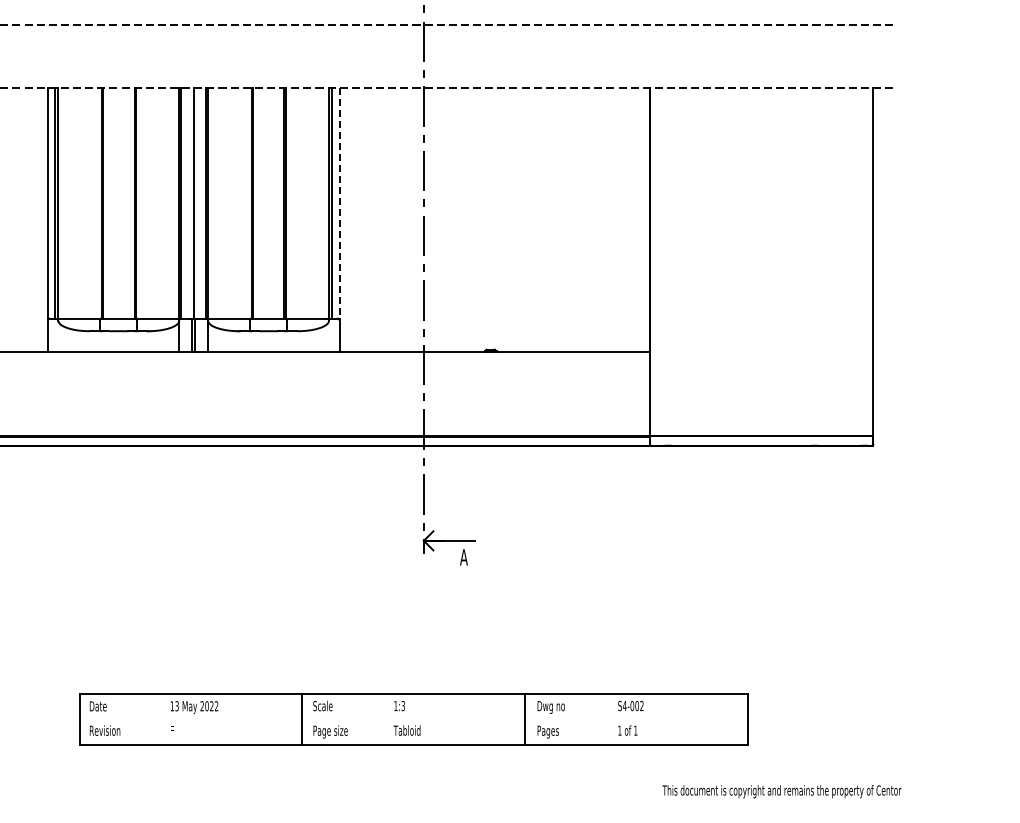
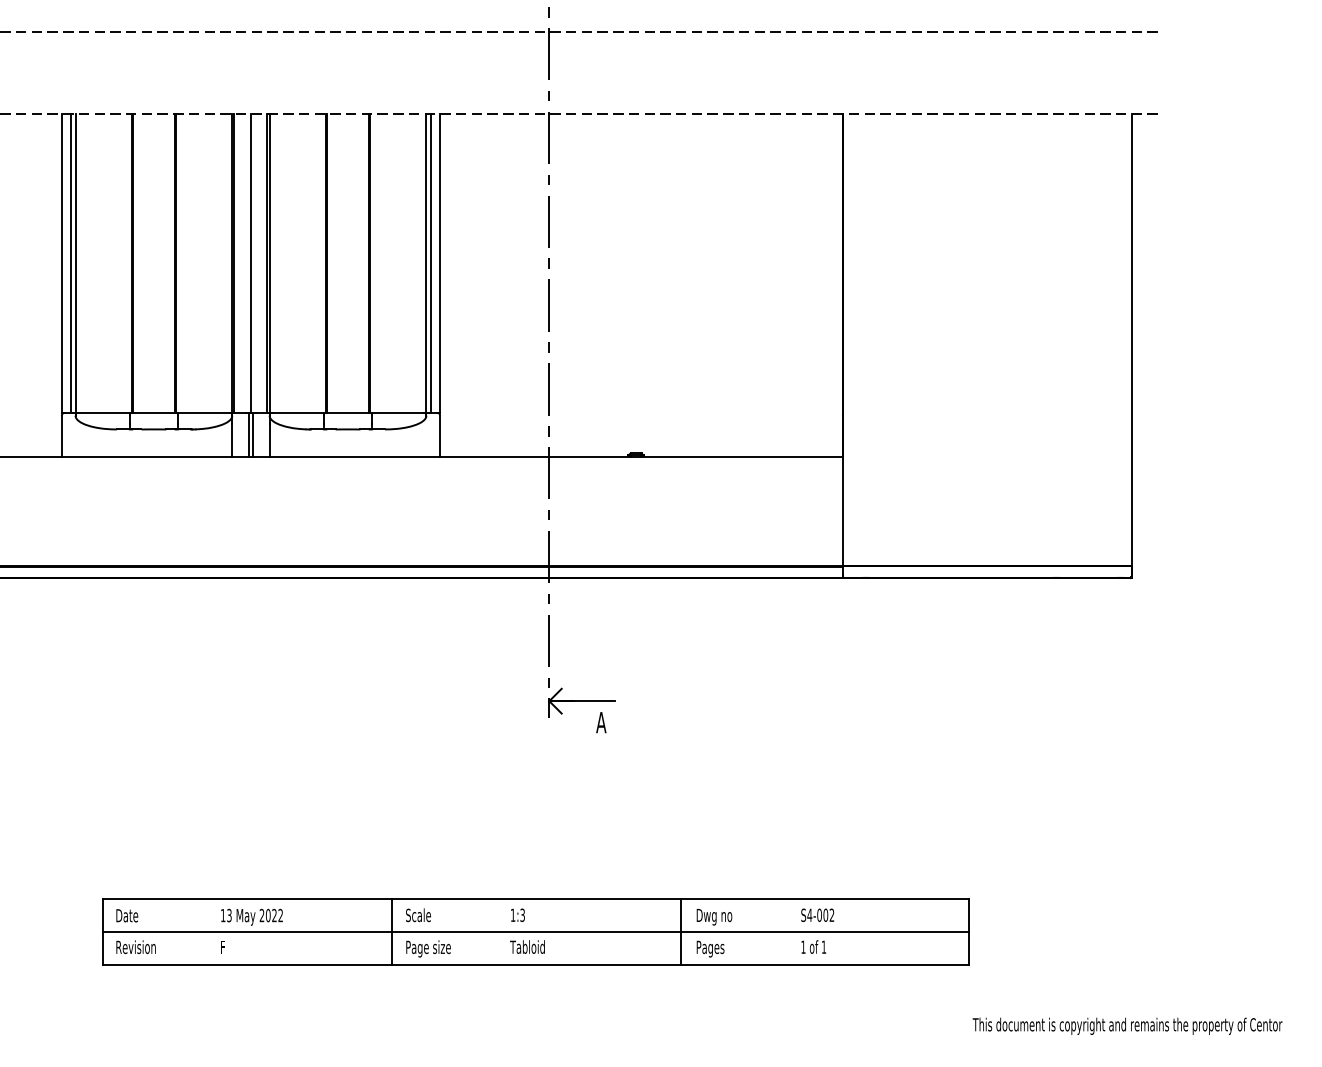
line: (339, 203) -> (439, 263), dashed -> solid
line: (413, 719) -> (535, 932), added
text: (781, 791) -> (1127, 1026), moved

